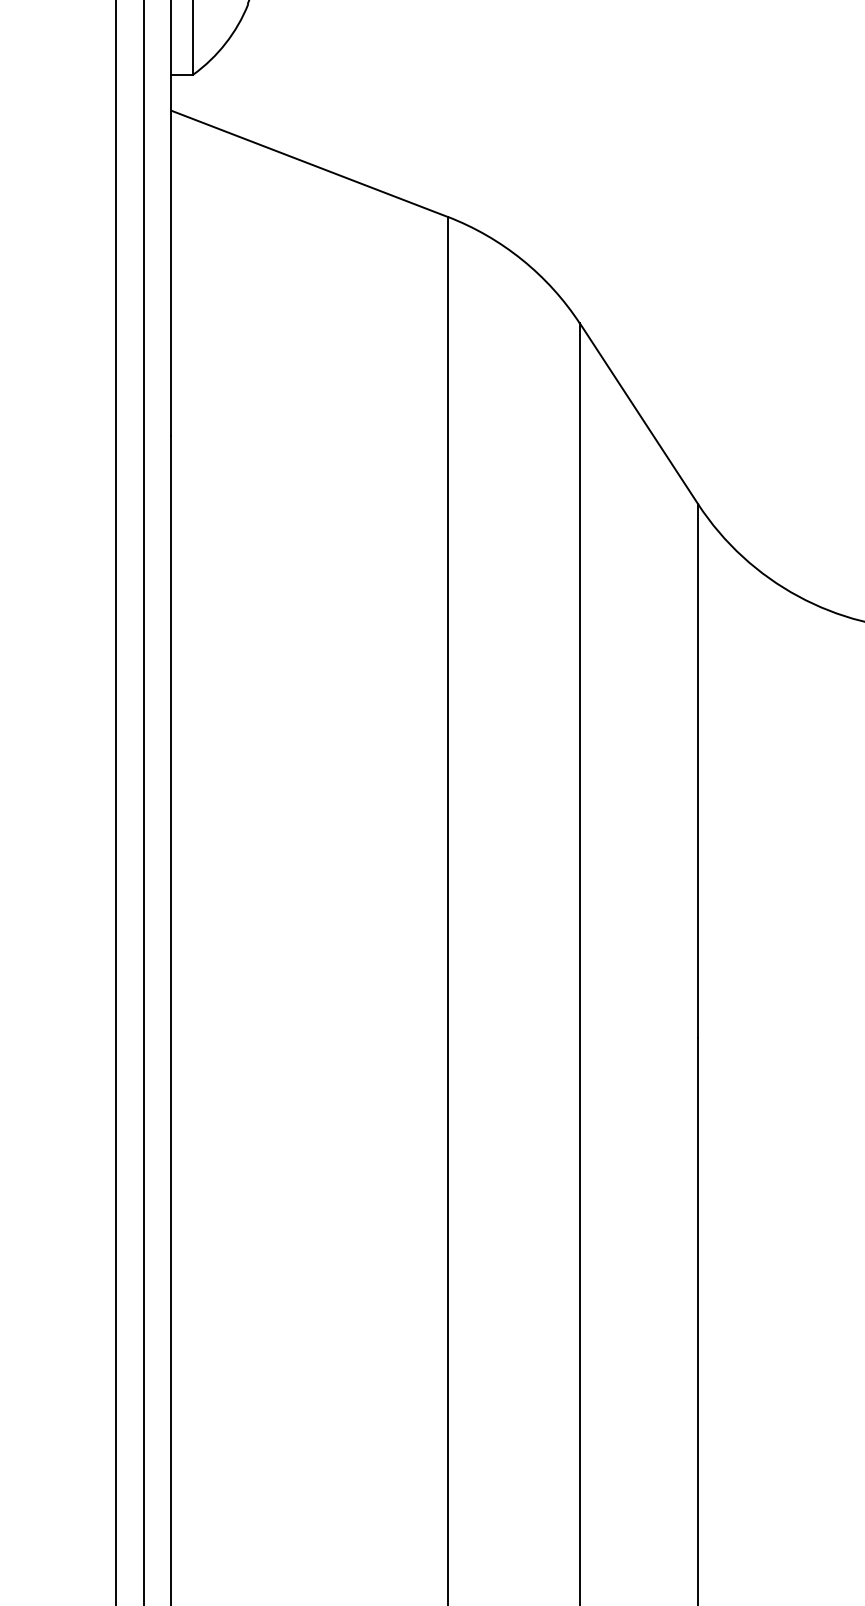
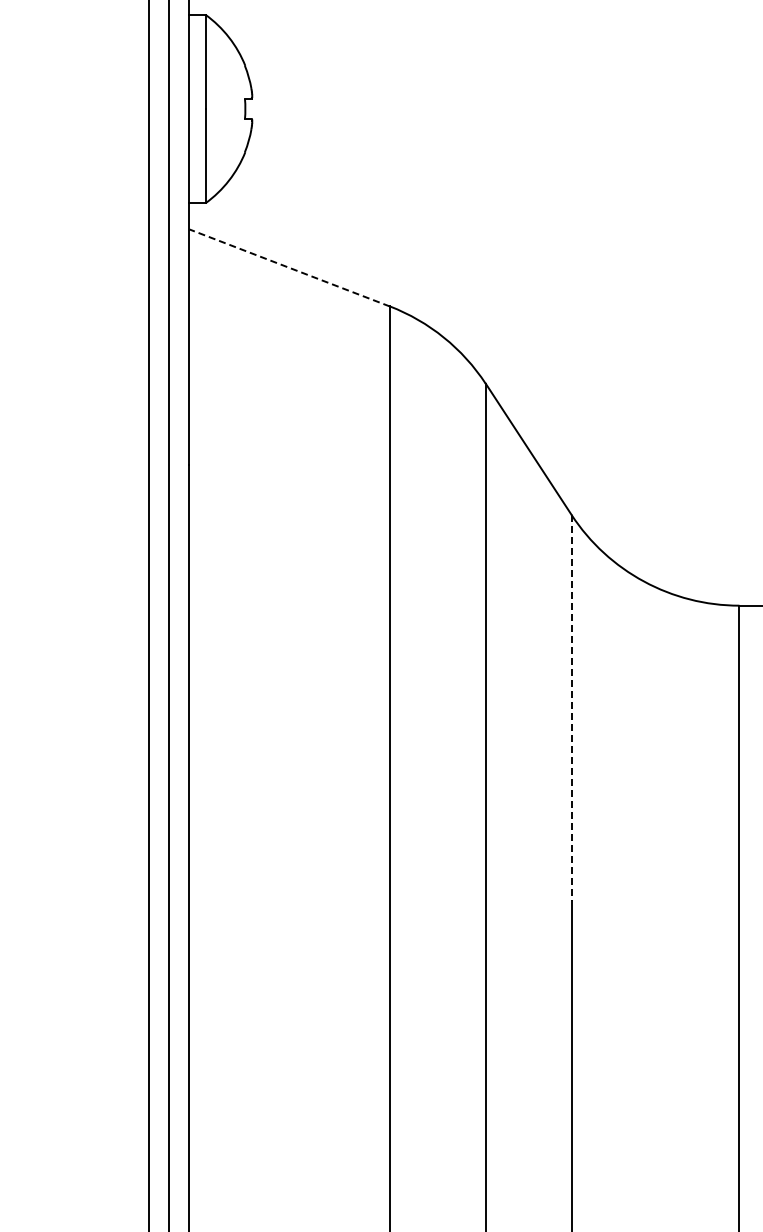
line: (309, 163) -> (289, 267), solid -> dashed
line: (698, 771) -> (571, 708), solid -> dashed

